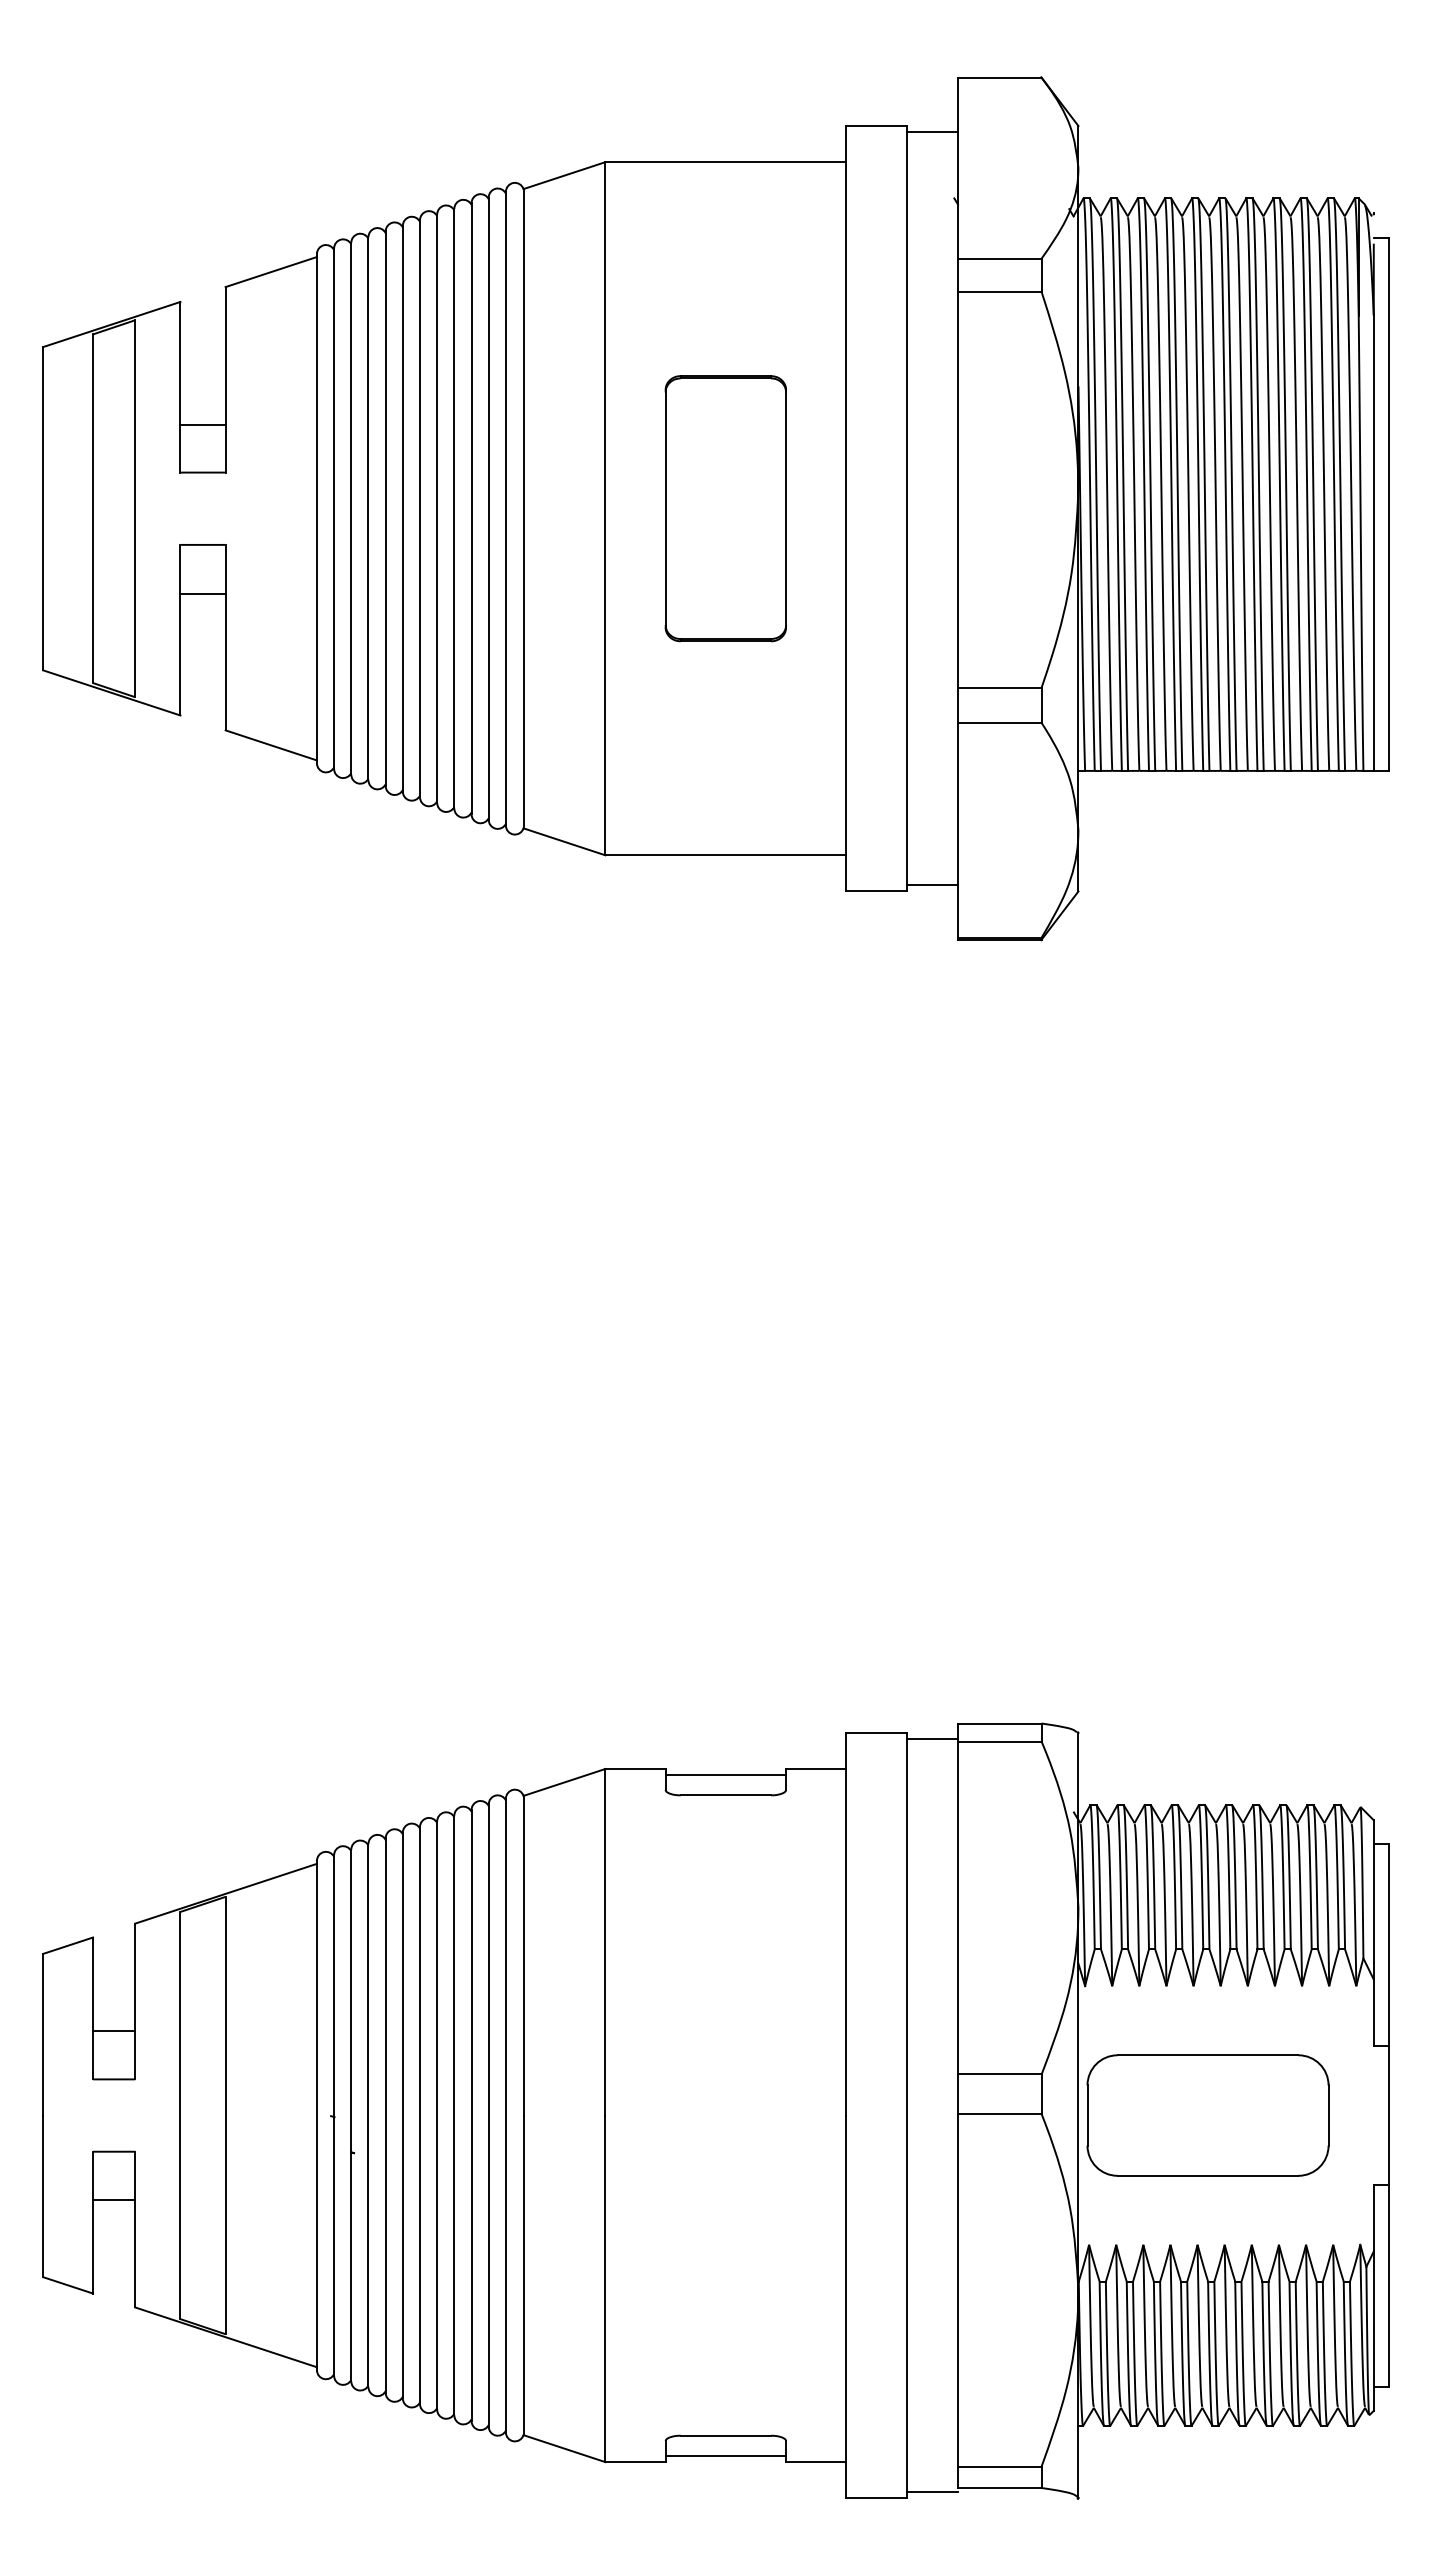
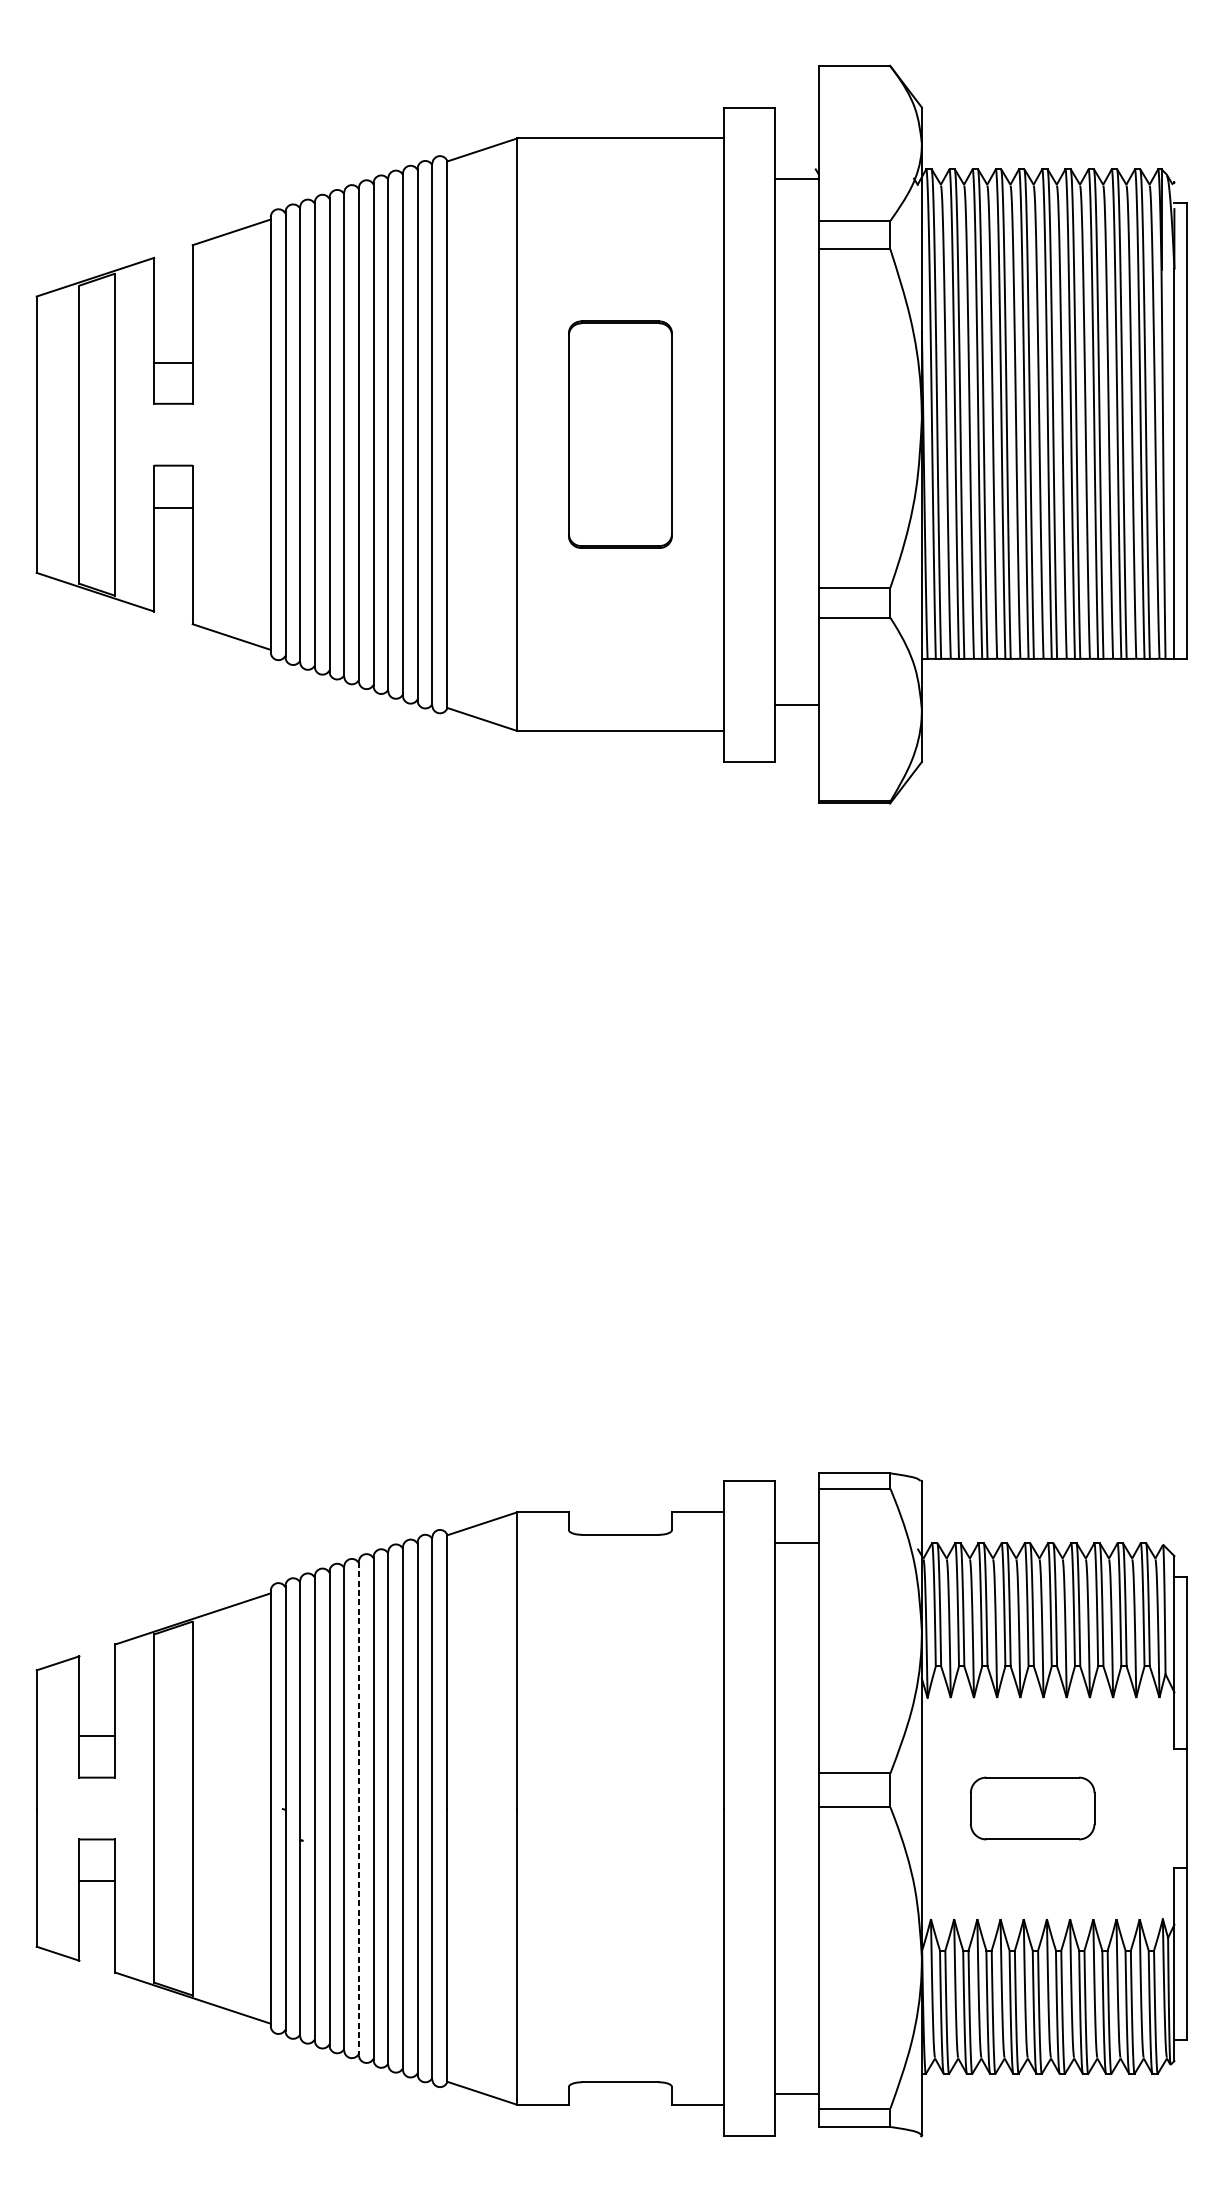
line: (931, 132) -> (796, 179), moved
line: (931, 885) -> (796, 705), moved
line: (931, 1738) -> (796, 1542), moved
line: (725, 1775) -> (620, 1517), removed
line: (420, 2115) -> (359, 1808), solid -> dashed
part: (1207, 2115) -> (1032, 1808), size x0.6
line: (725, 2456) -> (620, 2100), removed
line: (931, 2492) -> (796, 2094), moved

